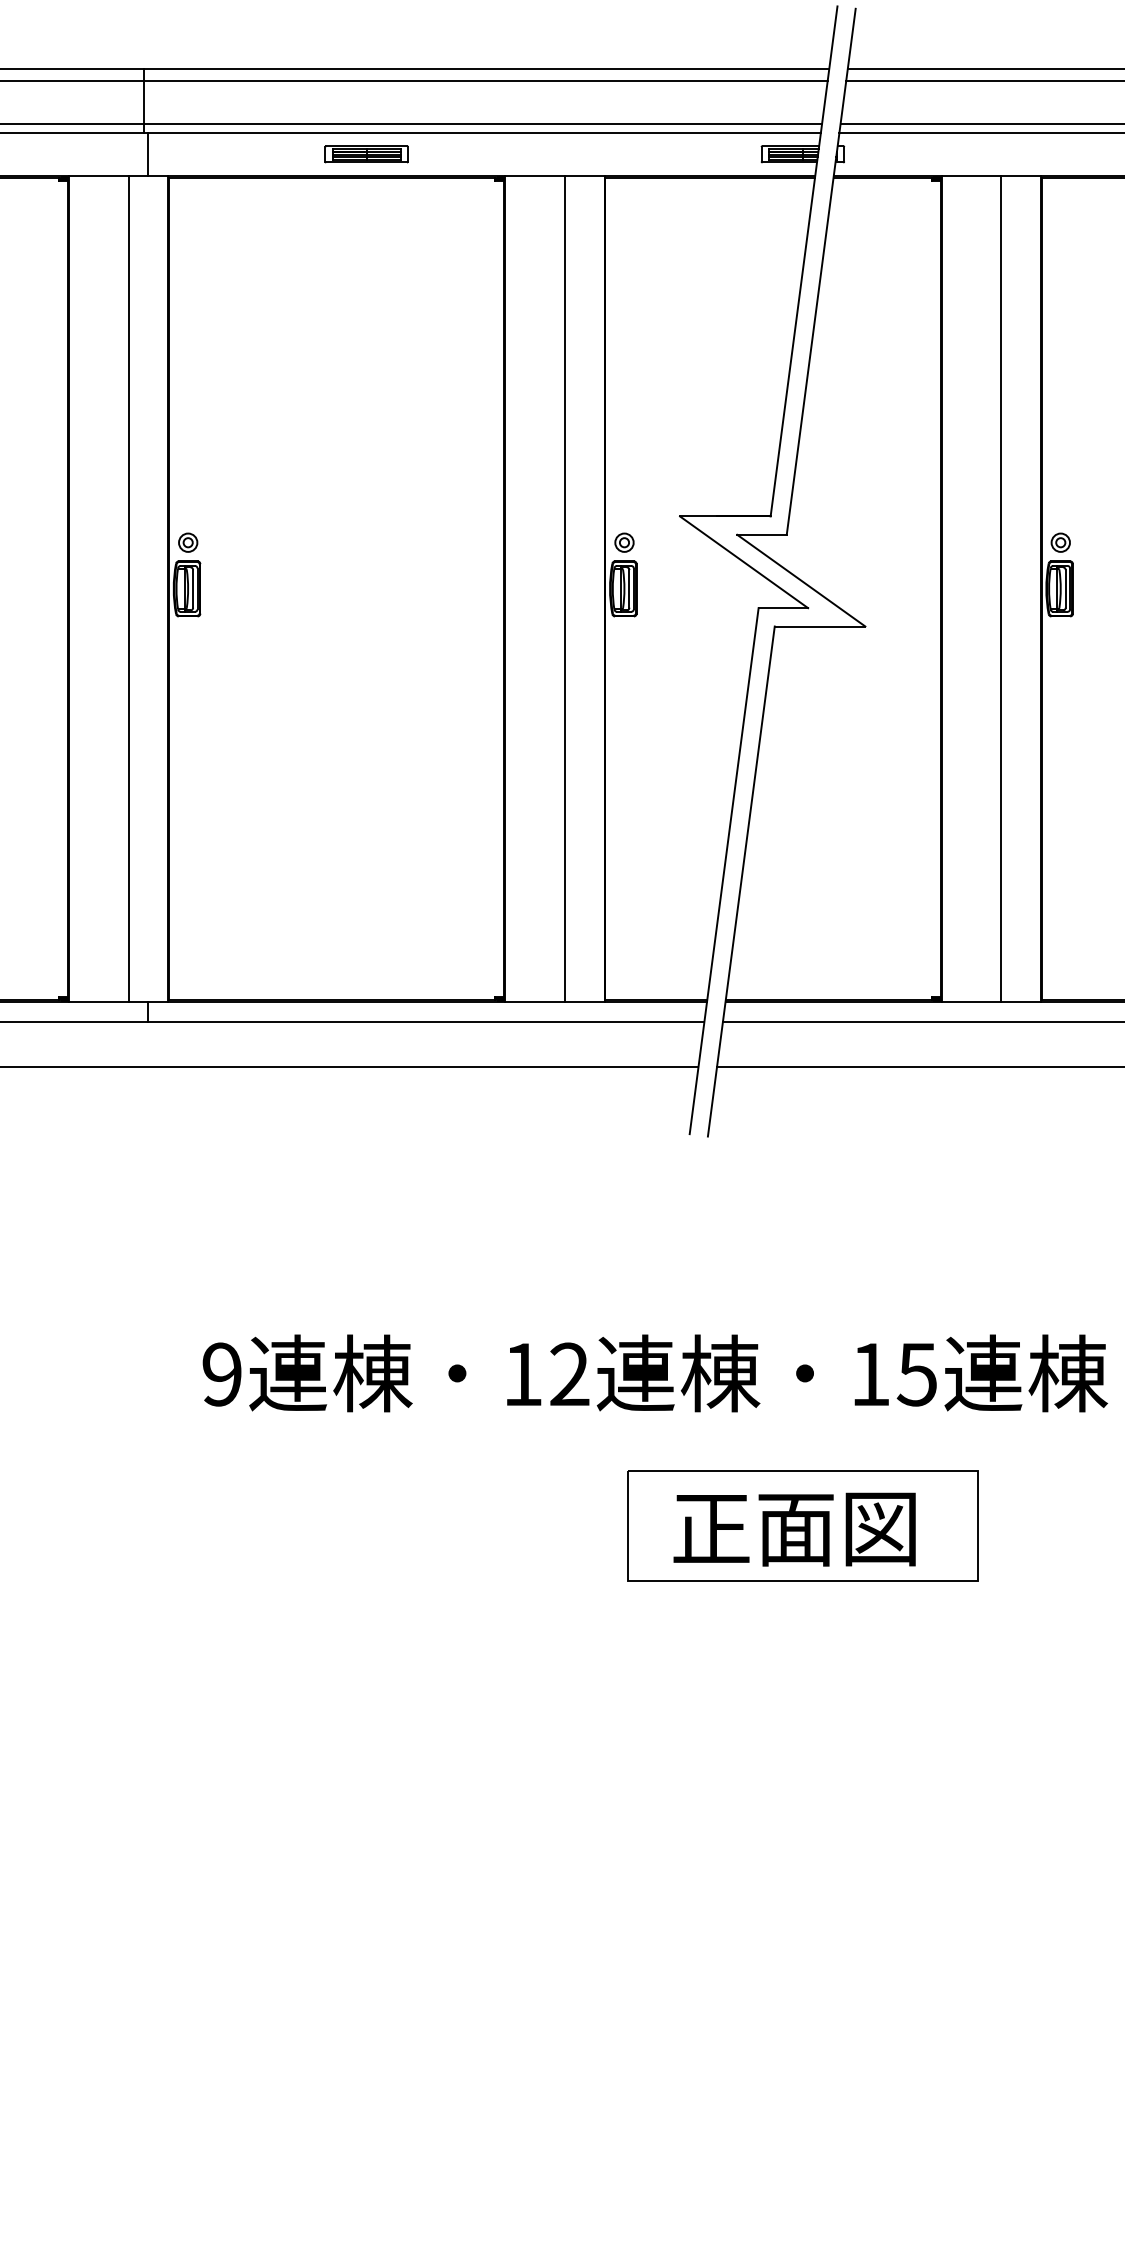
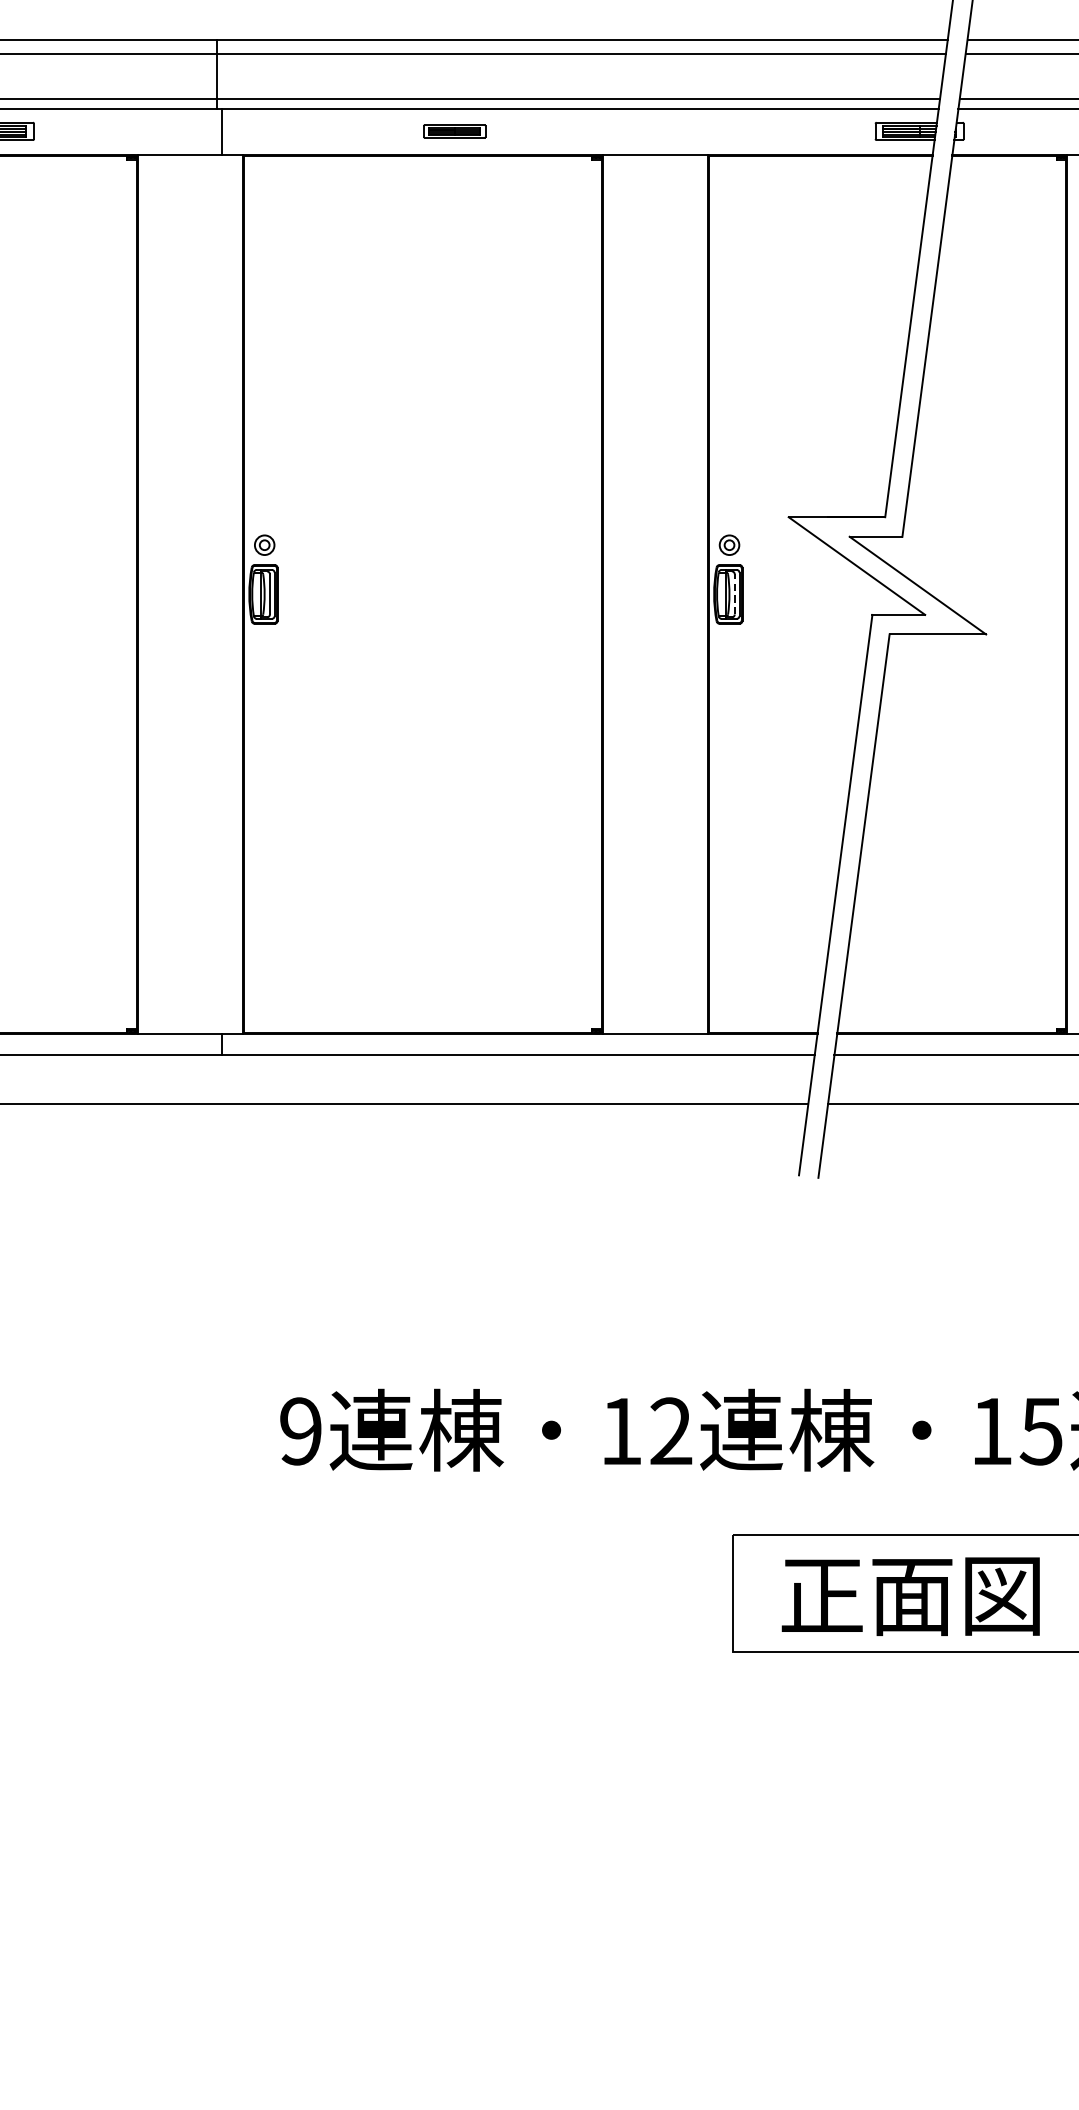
part: (366, 154) -> (454, 131), size x0.7
line: (128, 588) -> (201, 593), removed
line: (565, 588) -> (666, 593), removed
line: (629, 588) -> (734, 593), solid -> dashed

